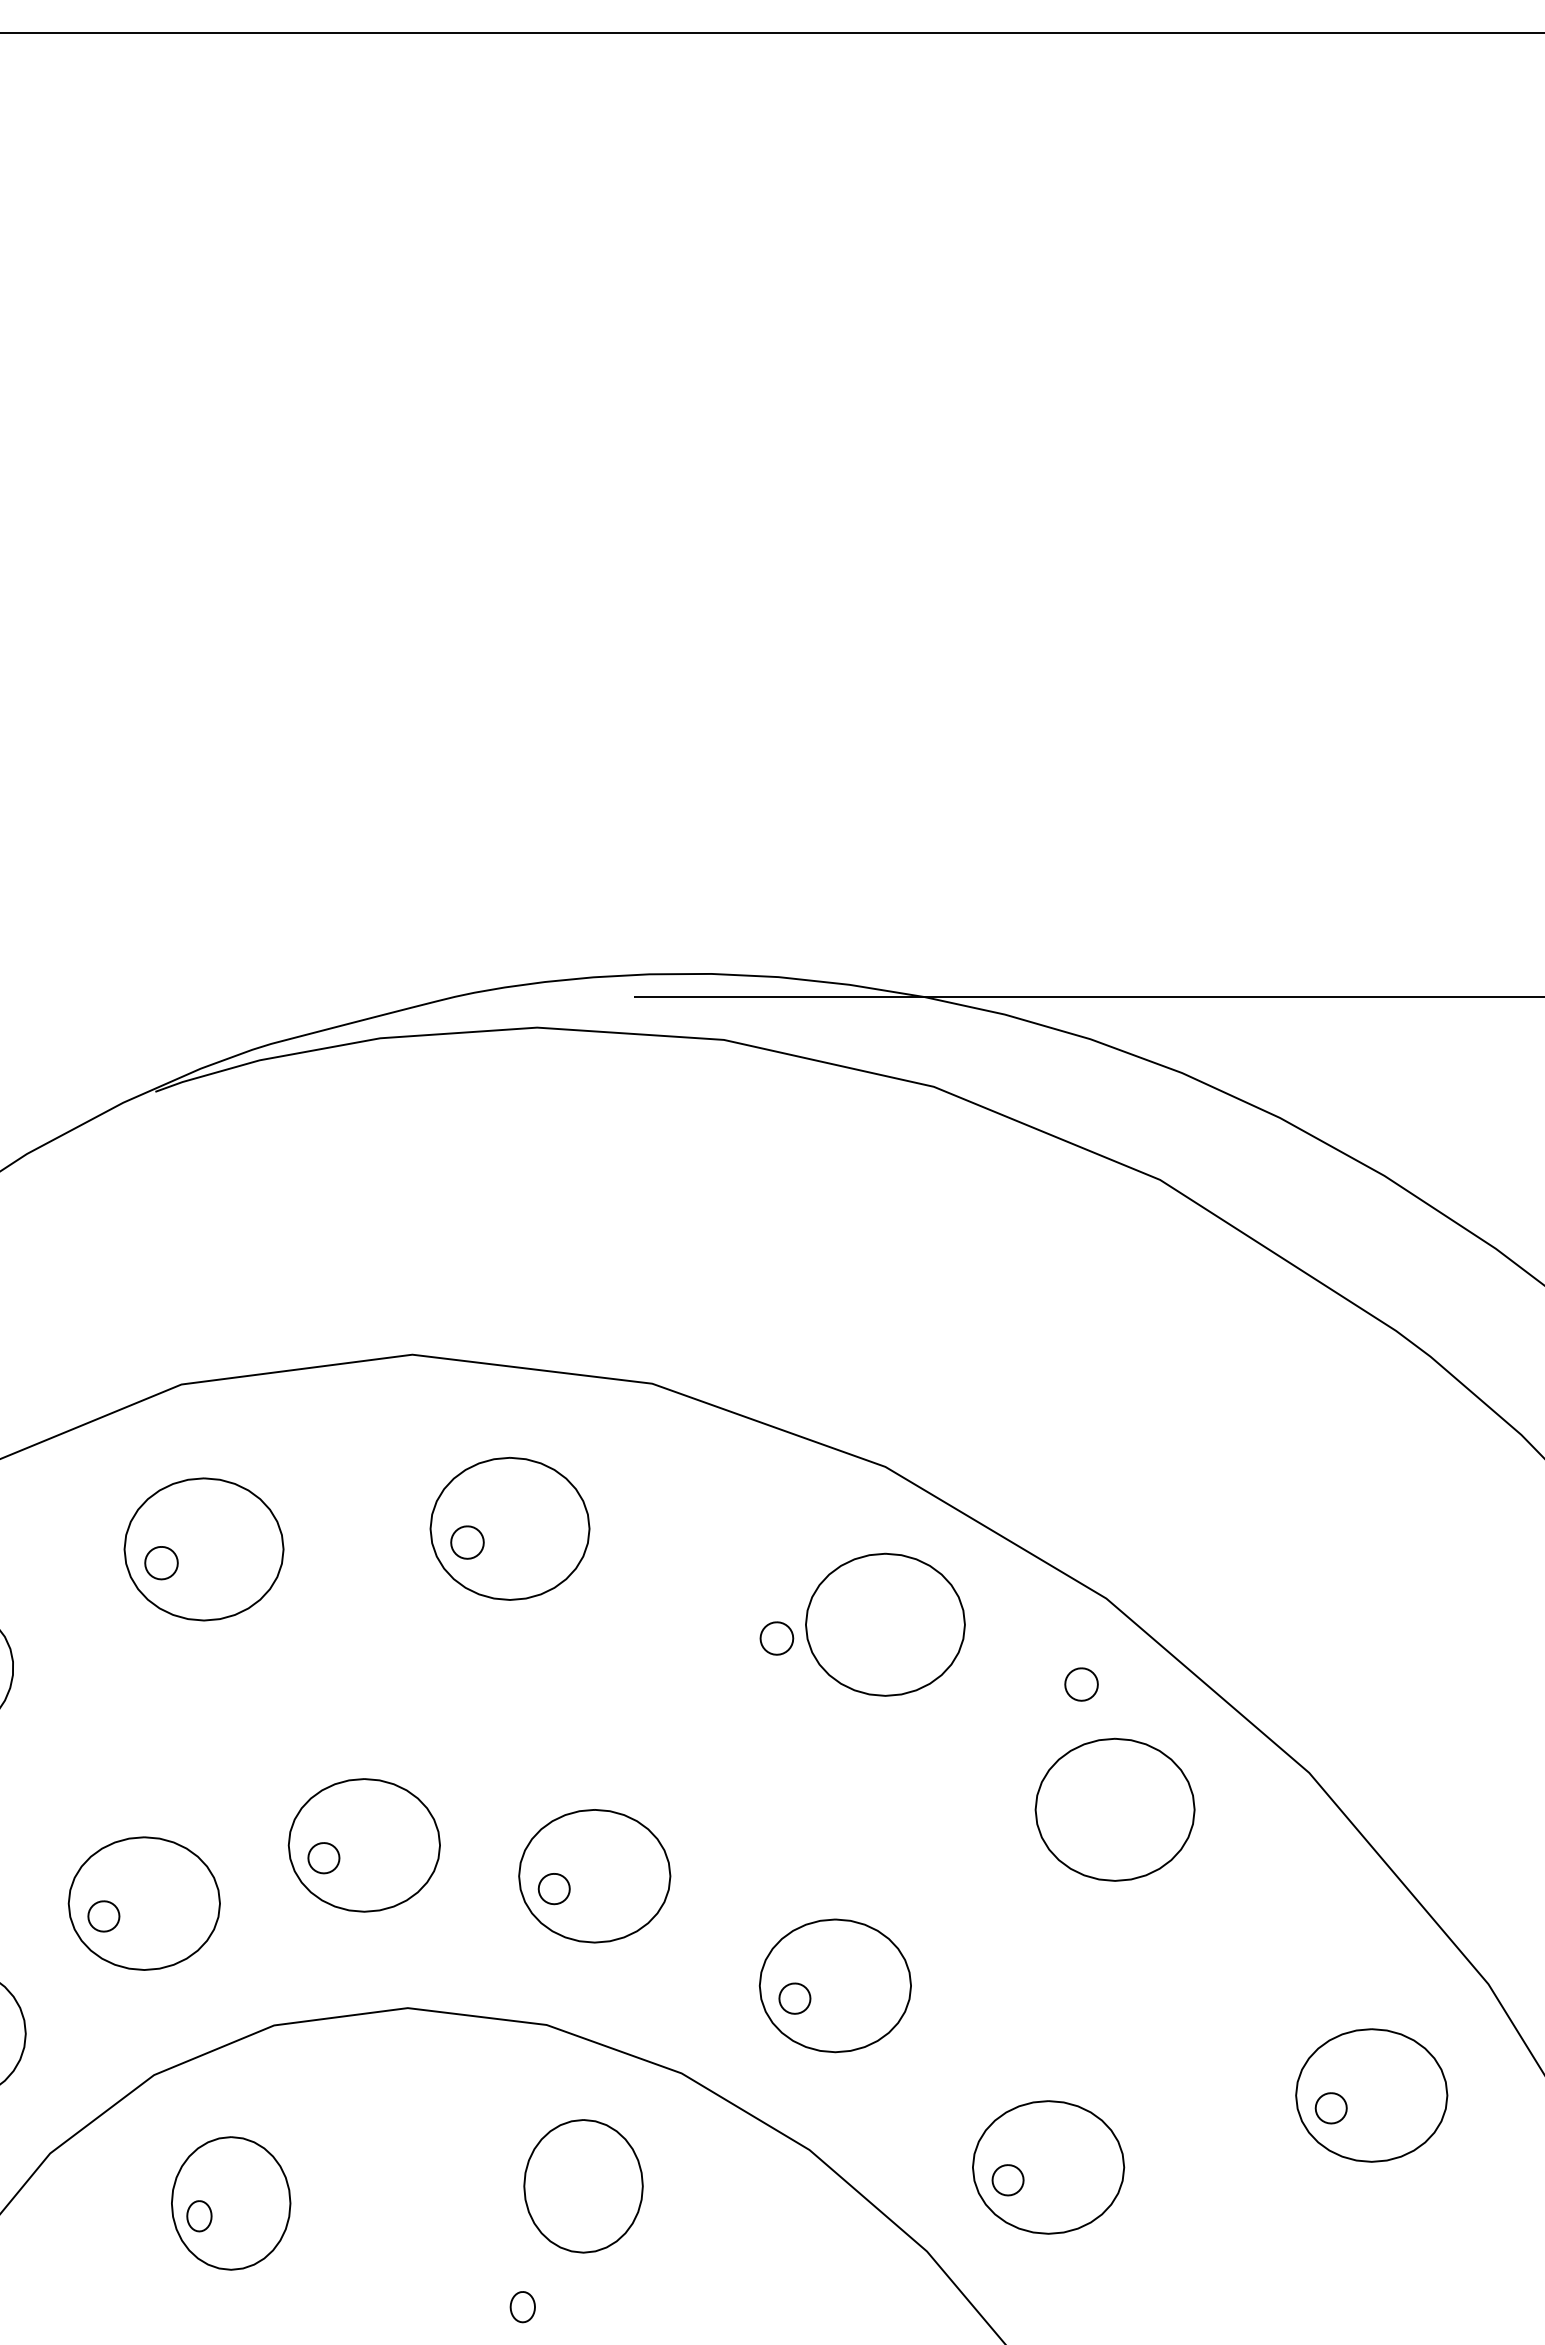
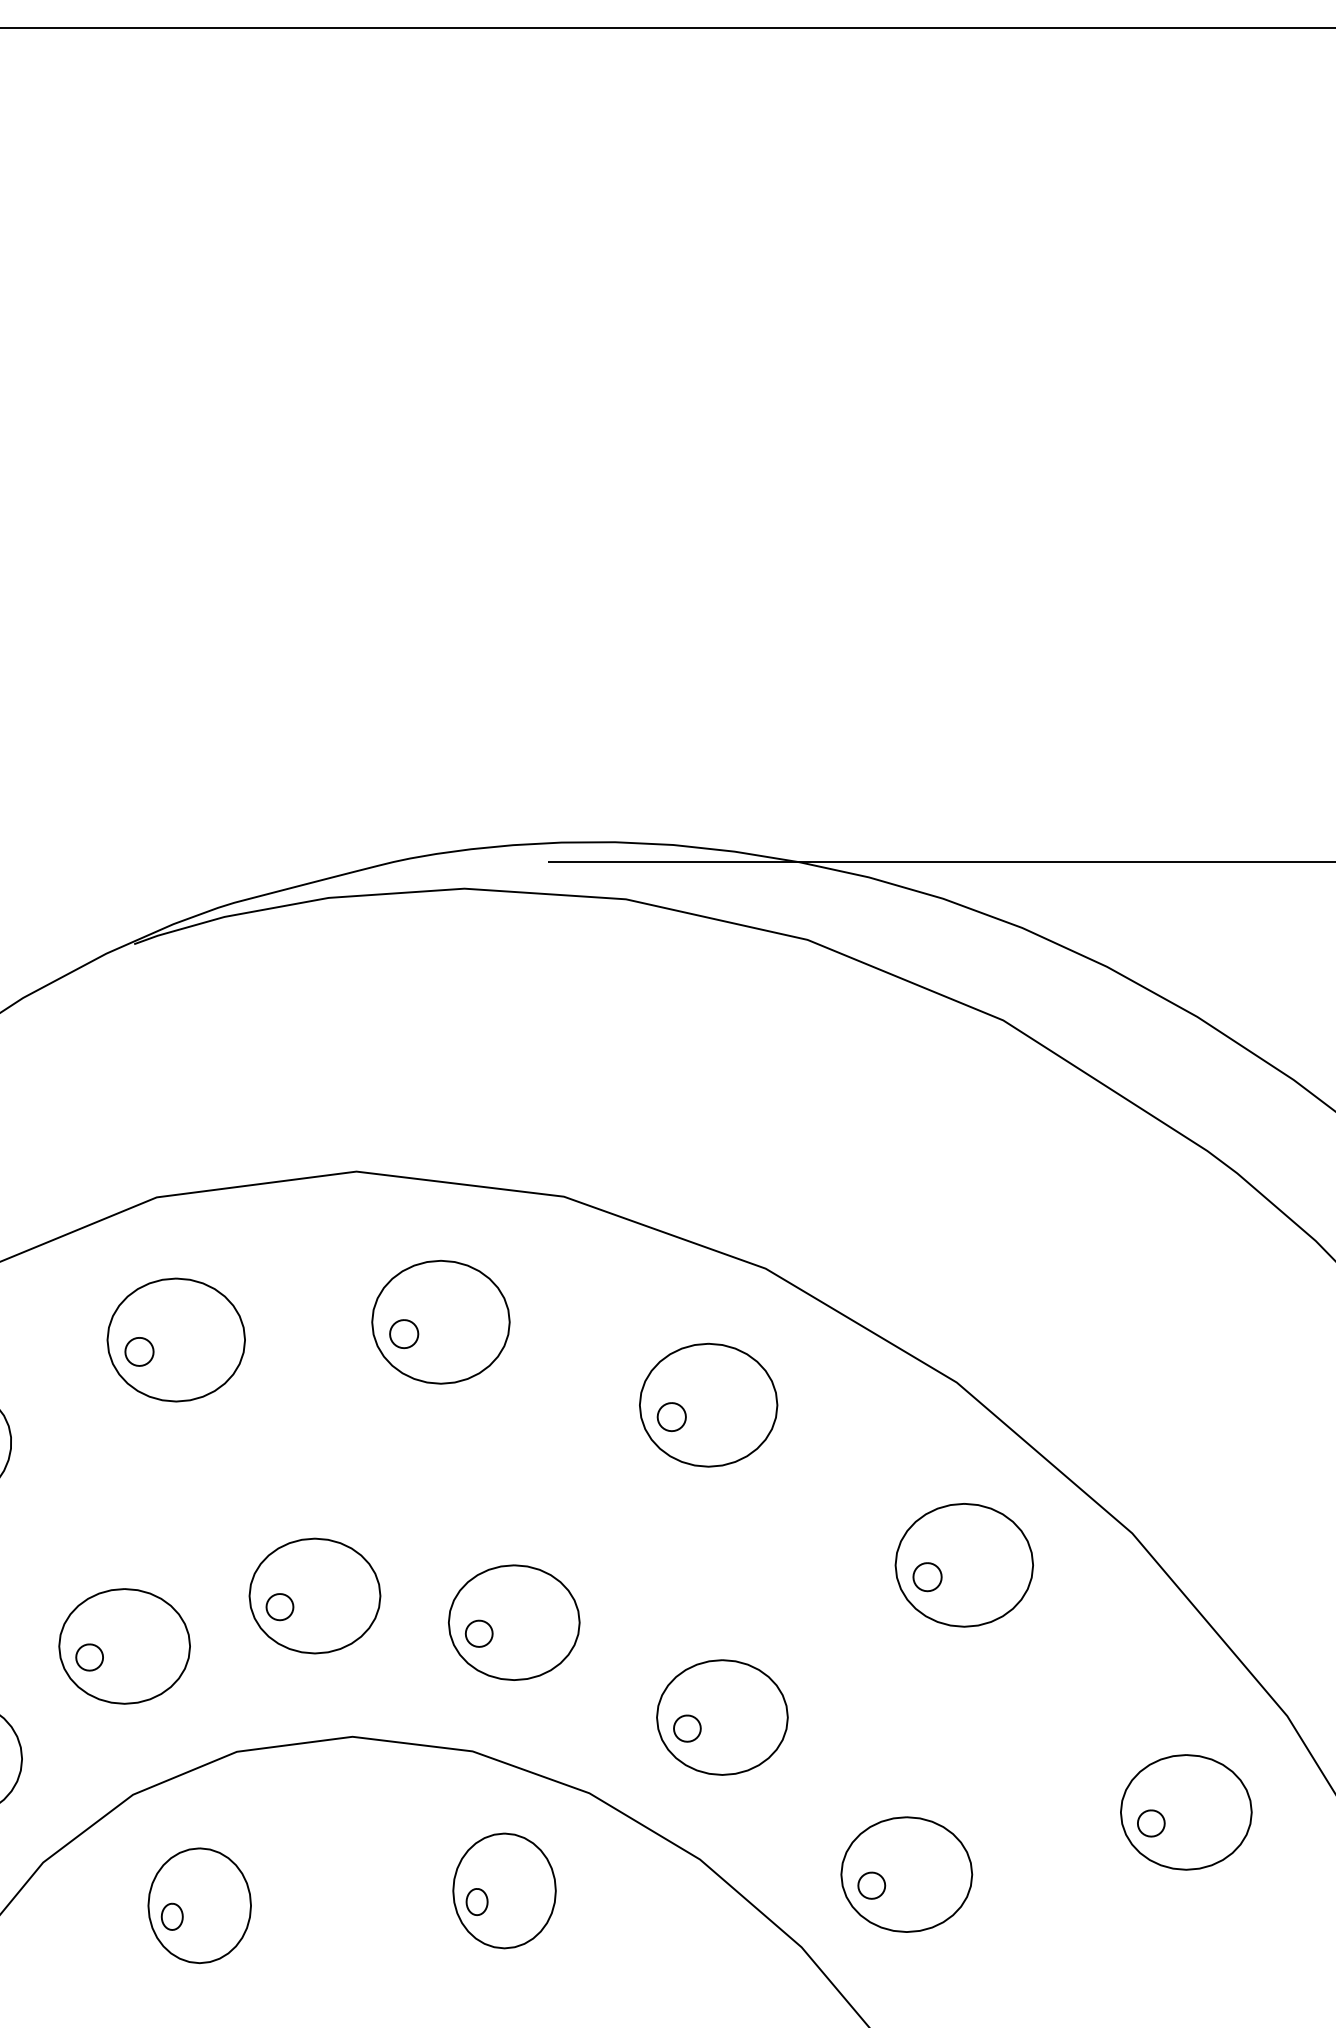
part: (885, 1624) -> (708, 1404), moved
part: (1081, 1684) -> (927, 1577), moved
part: (522, 2307) -> (476, 1902), moved

